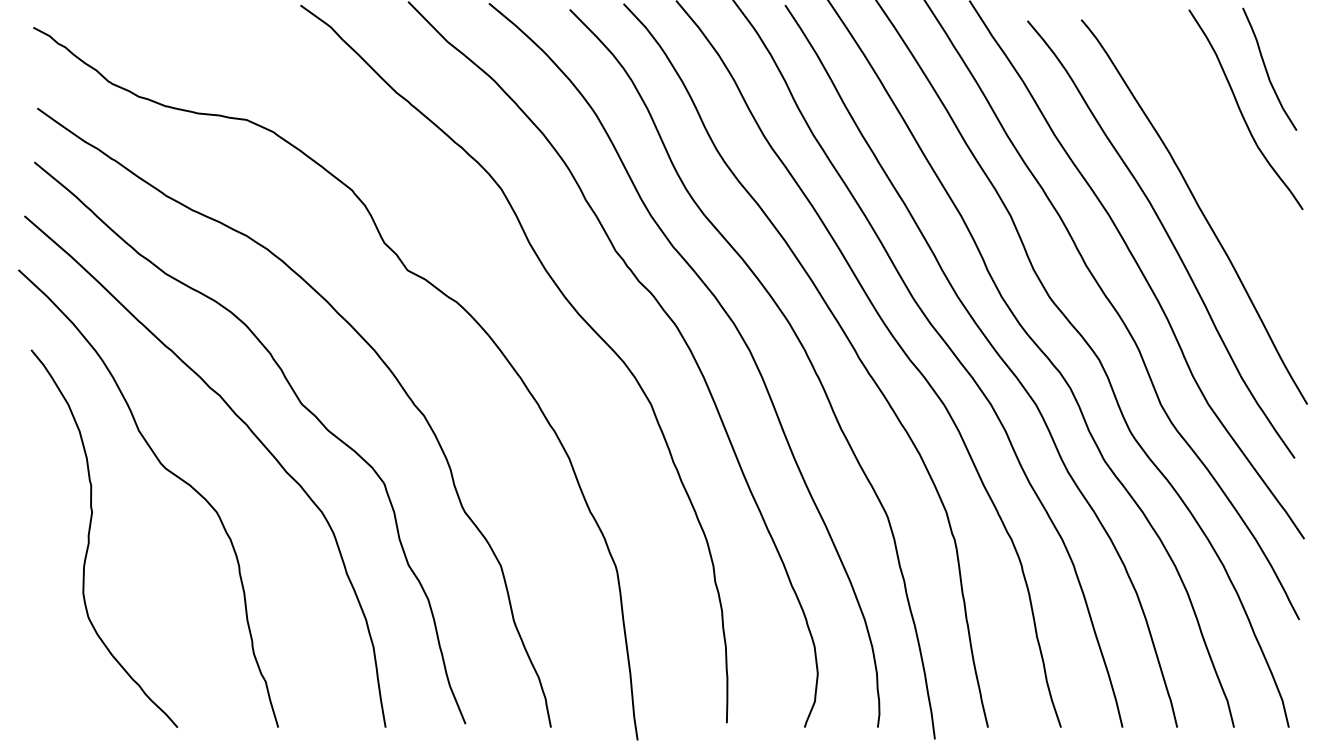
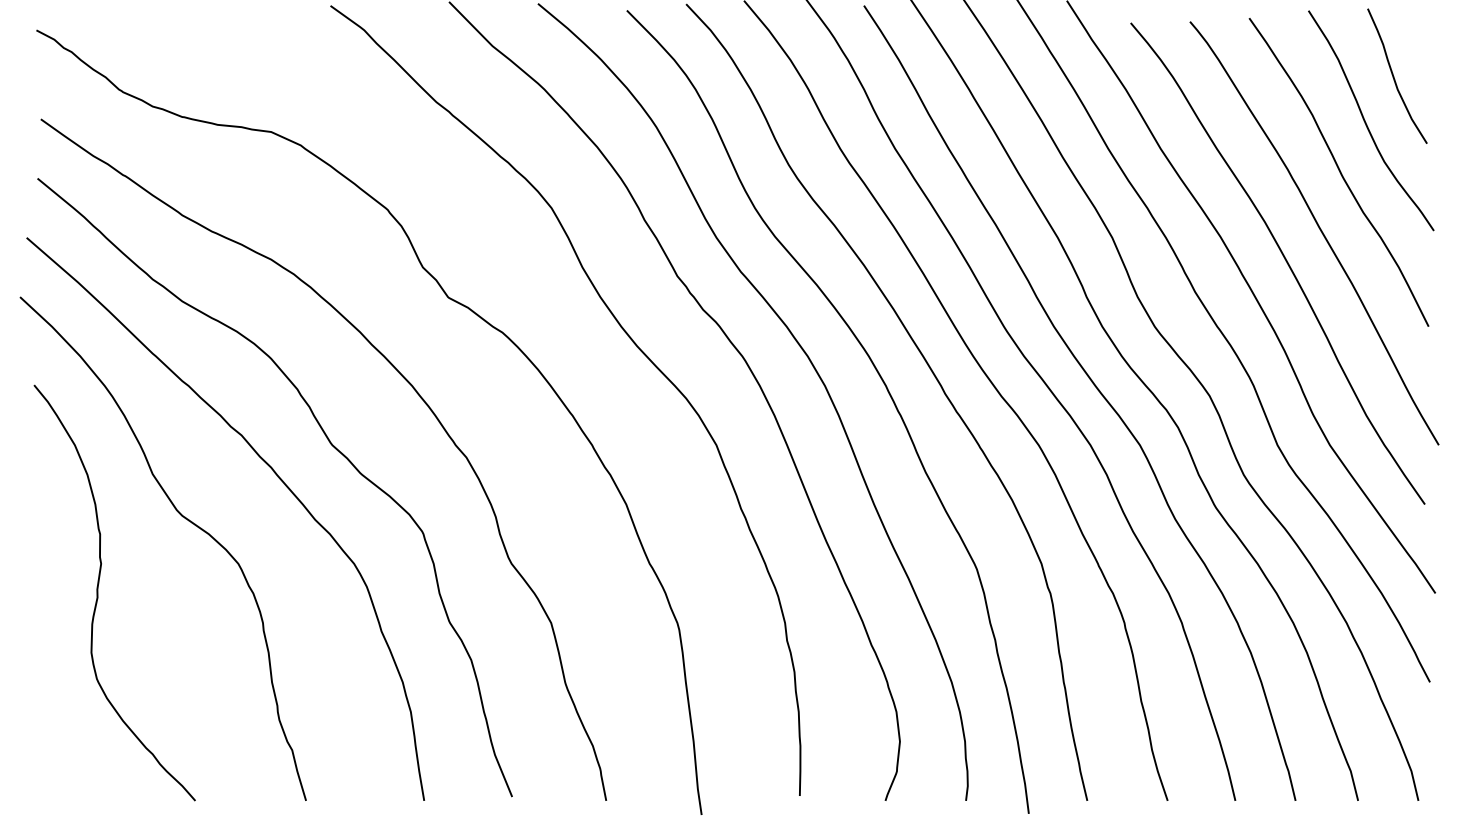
curve: (1217, 156) -> (1339, 172), added

